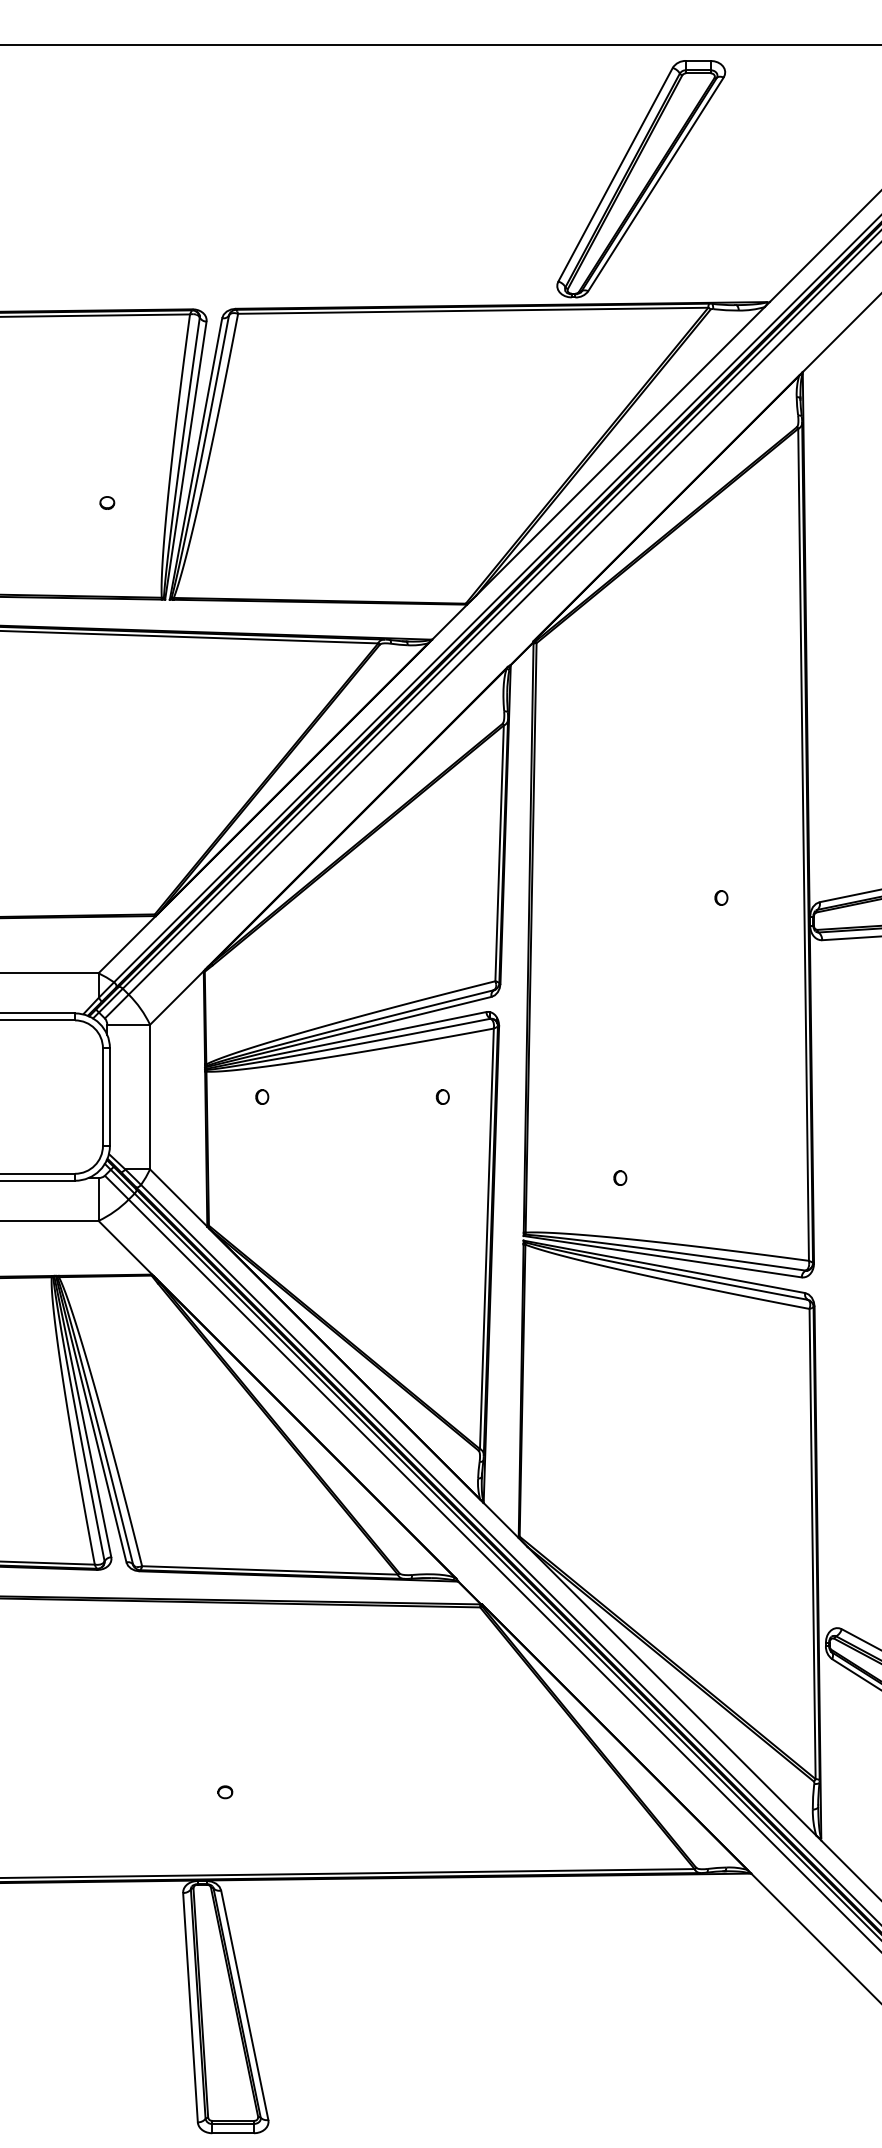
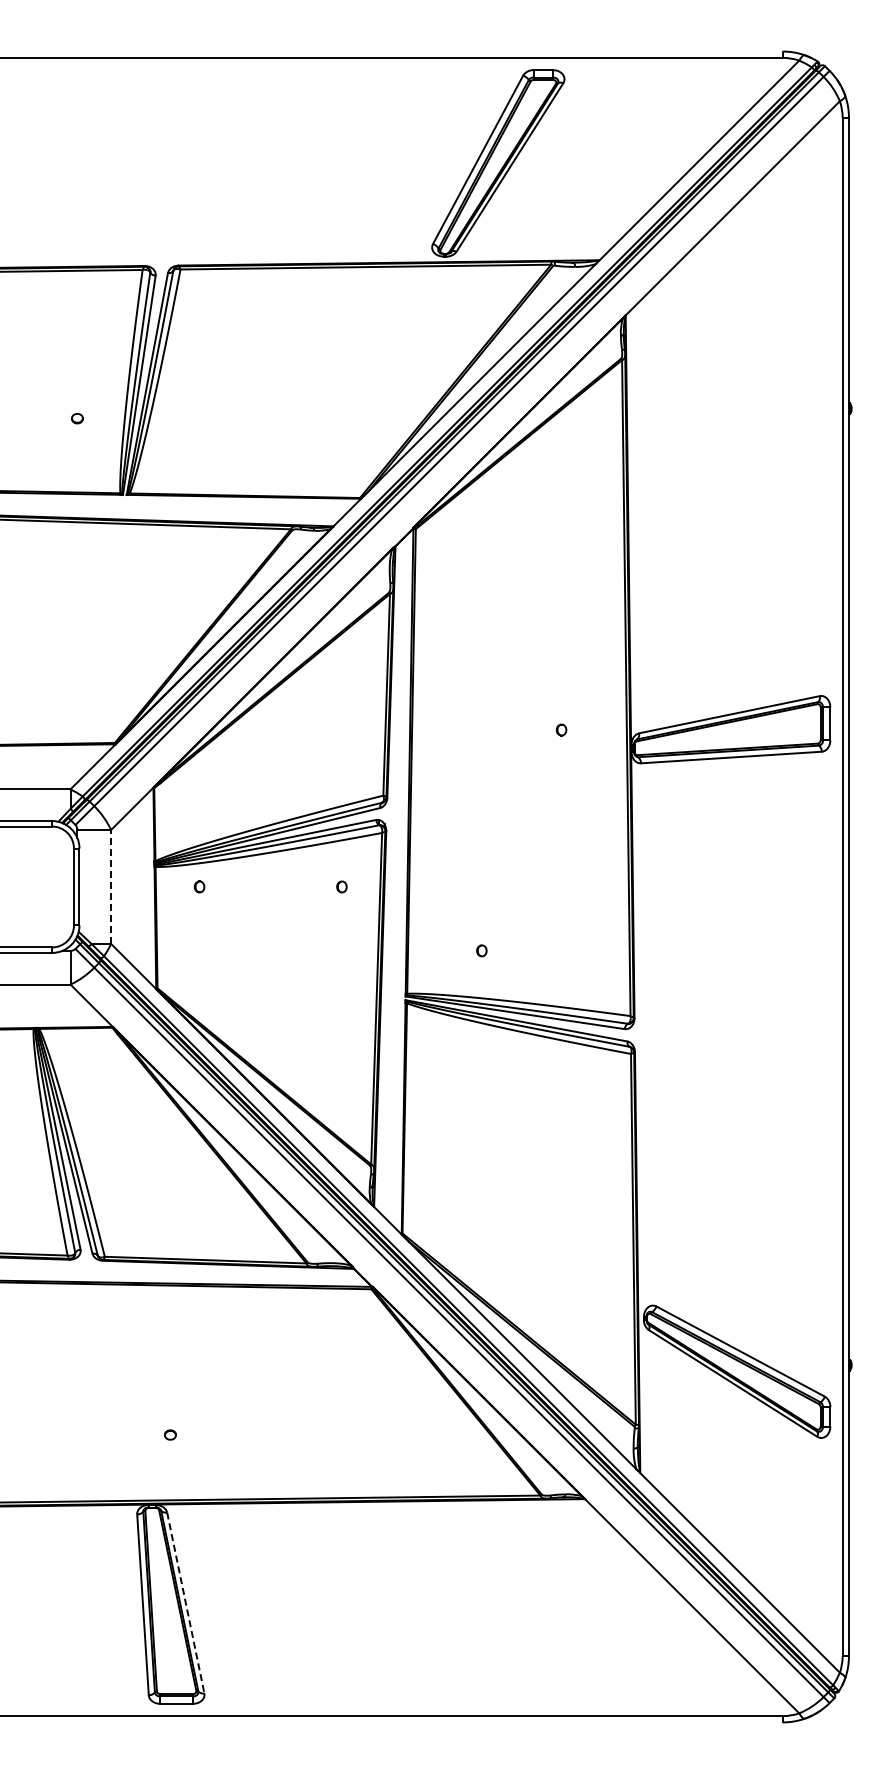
line: (150, 1096) -> (111, 886), solid -> dashed
line: (244, 2005) -> (185, 1603), solid -> dashed

